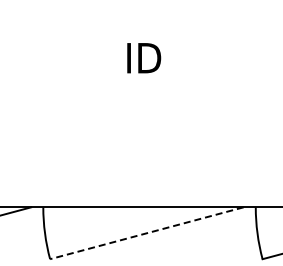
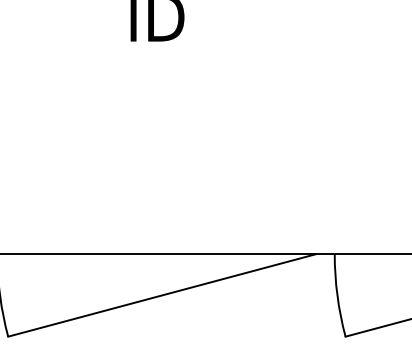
line: (146, 233) -> (161, 295), dashed -> solid

